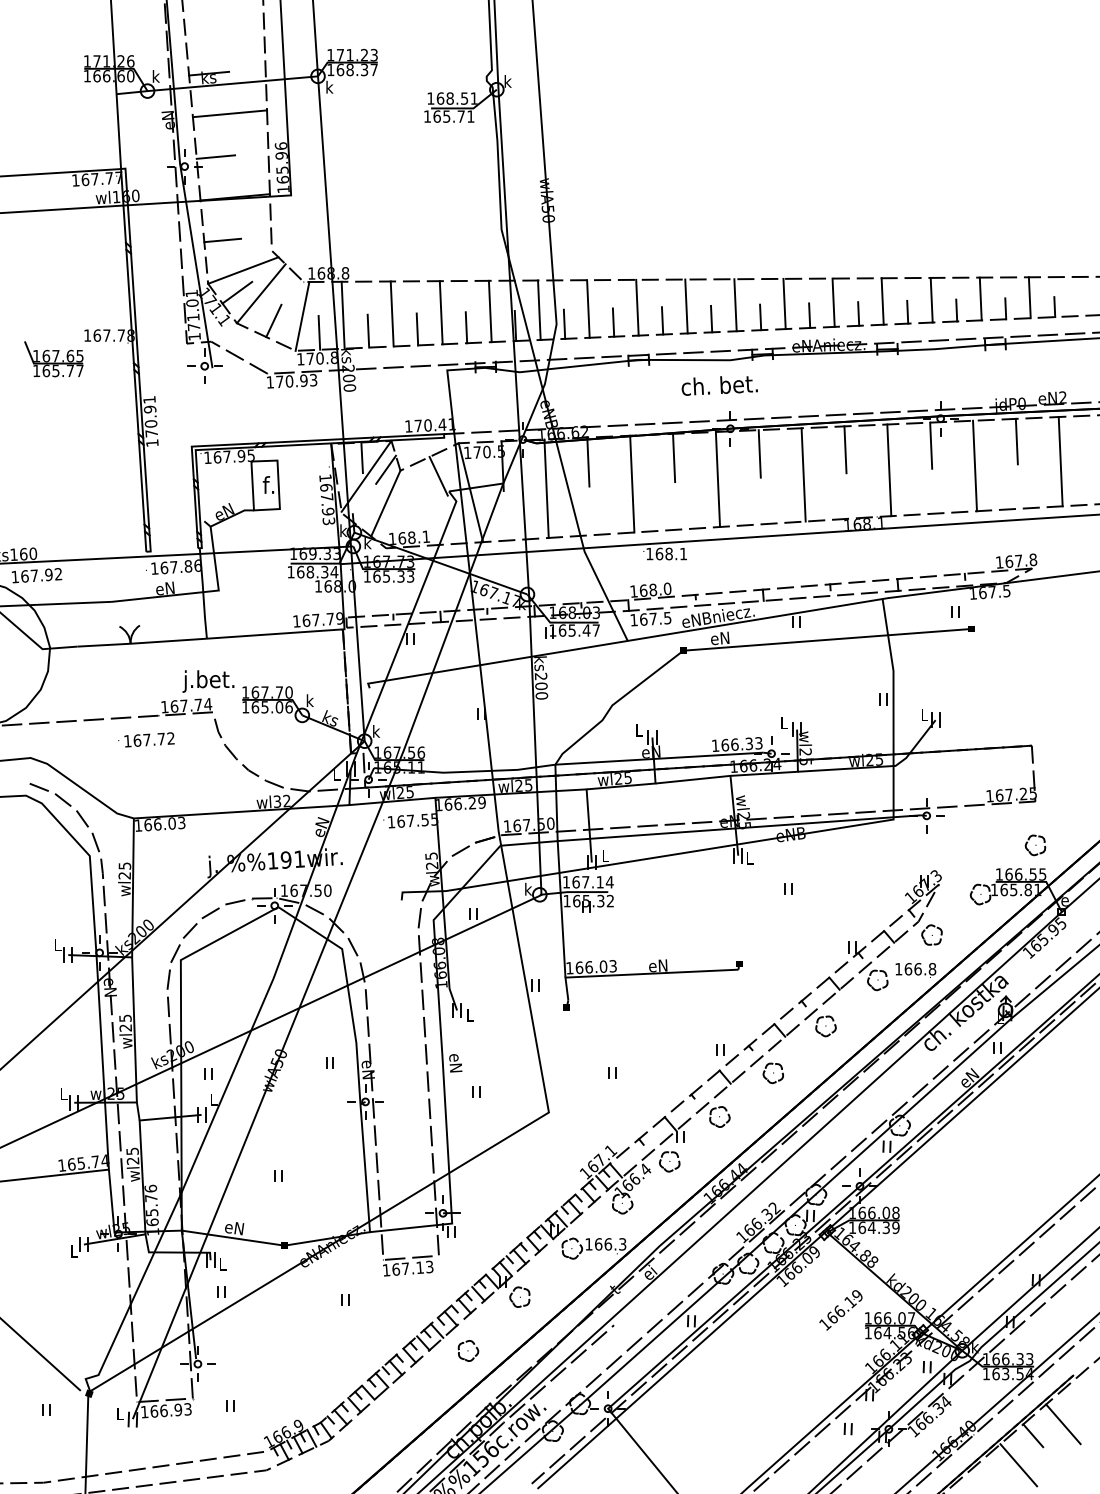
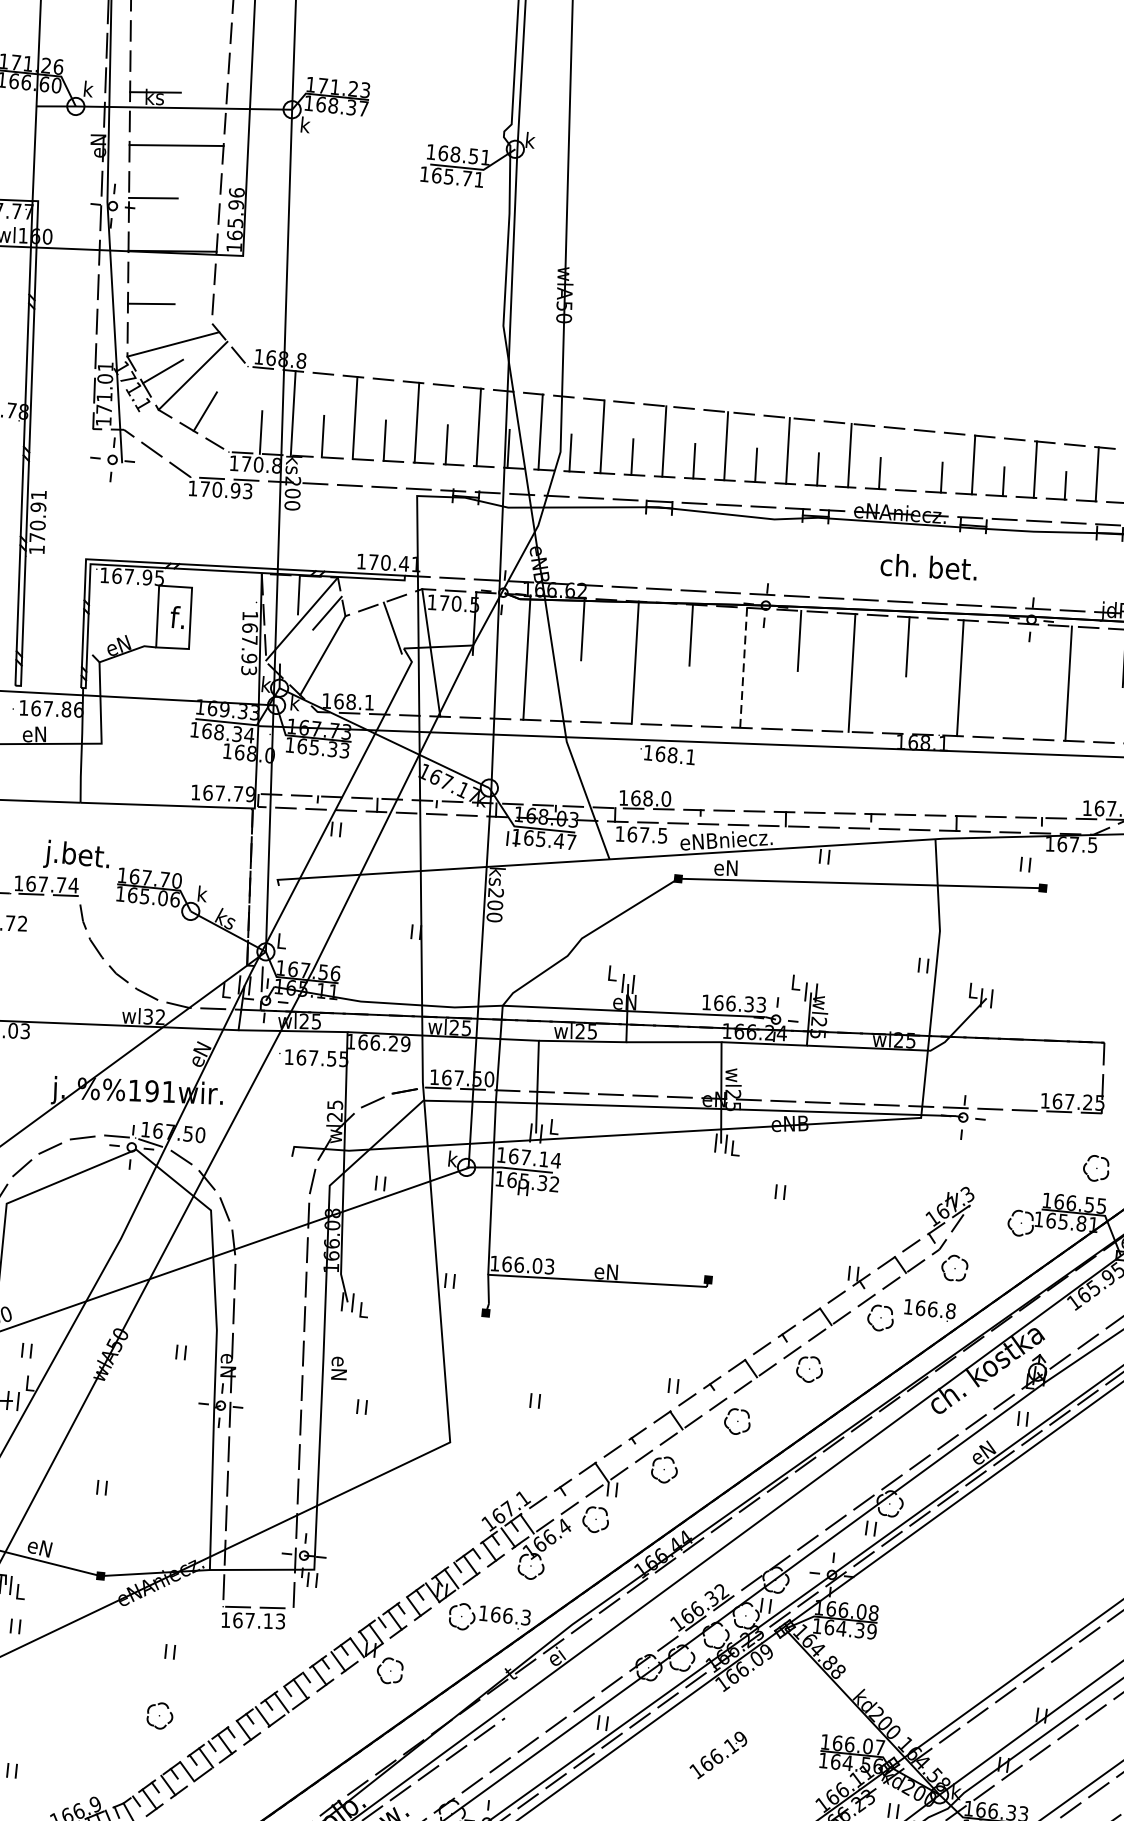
line: (833, 302) -> (911, 459), removed
line: (302, 316) -> (241, 409), removed
text: (719, 385) -> (928, 567), moved
line: (931, 445) -> (1016, 652), removed
line: (717, 479) -> (743, 667), solid -> dashed
text: (376, 731) -> (281, 941), k -> L
text: (840, 1310) -> (717, 1755), moved
part: (468, 1350) -> (160, 1715), moved

